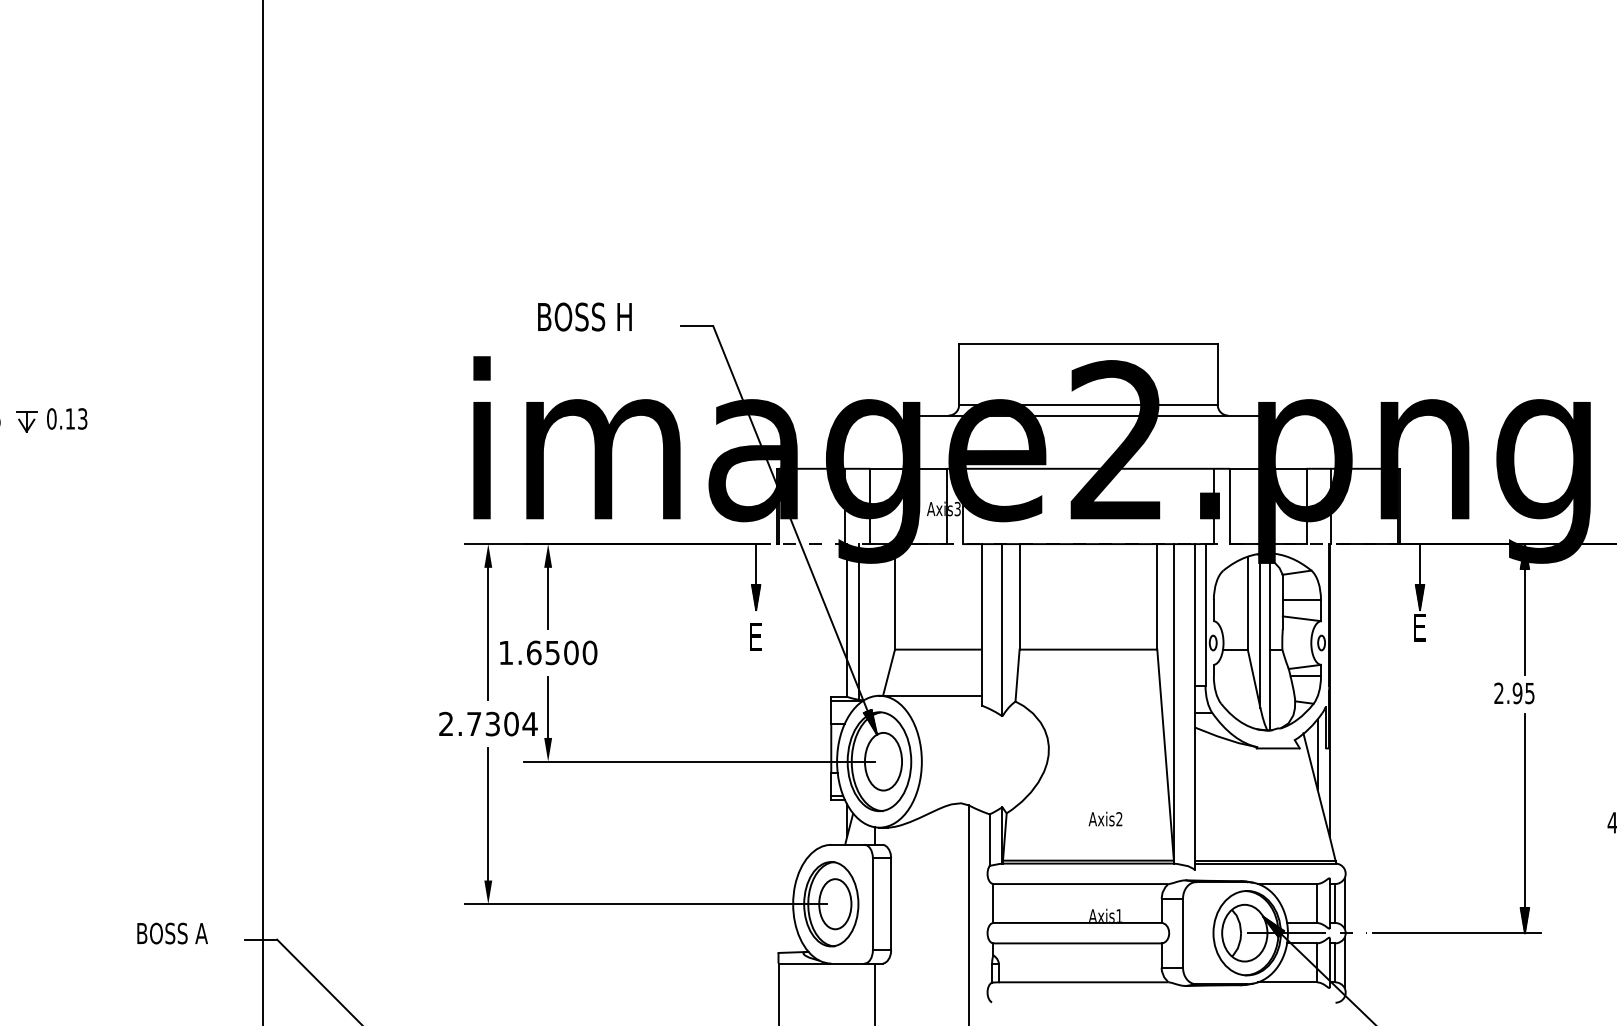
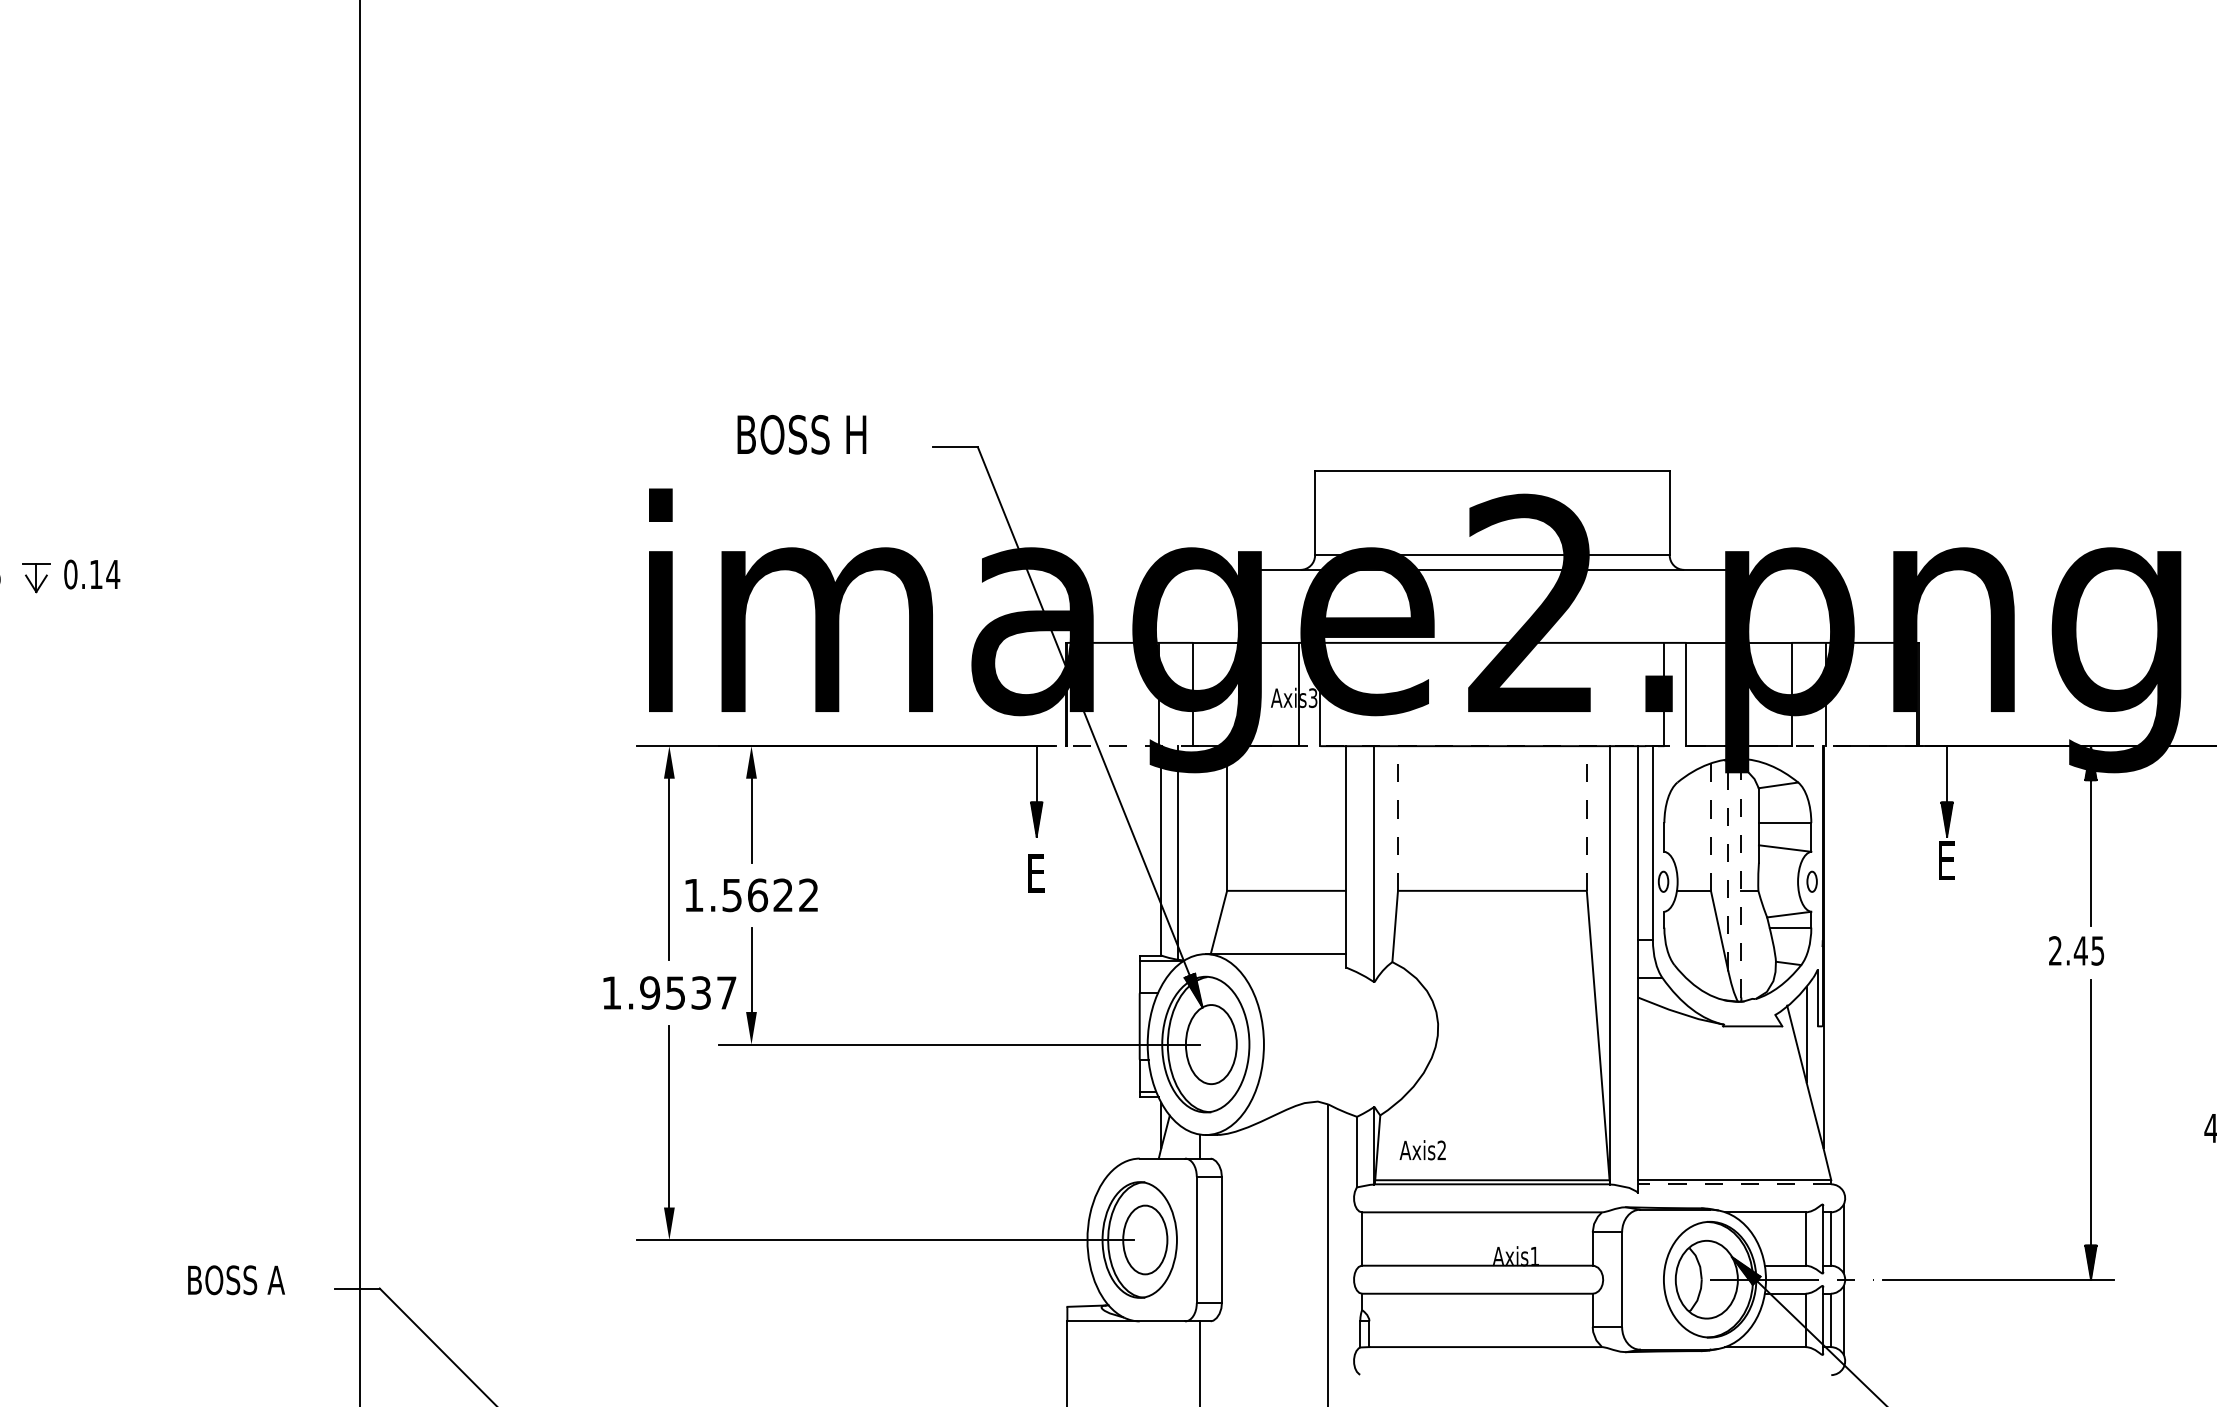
text: (82, 418) -> (113, 574), 0.13 -> 0.14
line: (1019, 596) -> (1397, 818), solid -> dashed
line: (1157, 596) -> (1586, 818), solid -> dashed
line: (1247, 603) -> (1710, 827), solid -> dashed
line: (1260, 630) -> (1728, 864), solid -> dashed
line: (1270, 639) -> (1741, 877), solid -> dashed
text: (562, 653) -> (770, 895), 1.6500 -> 1.5622
text: (1517, 693) -> (2080, 950), 2.95 -> 2.45
text: (488, 723) -> (669, 992), 2.7304 -> 1.9537
text: (1105, 819) -> (1422, 1150), moved
line: (1264, 863) -> (1734, 1184), solid -> dashed

